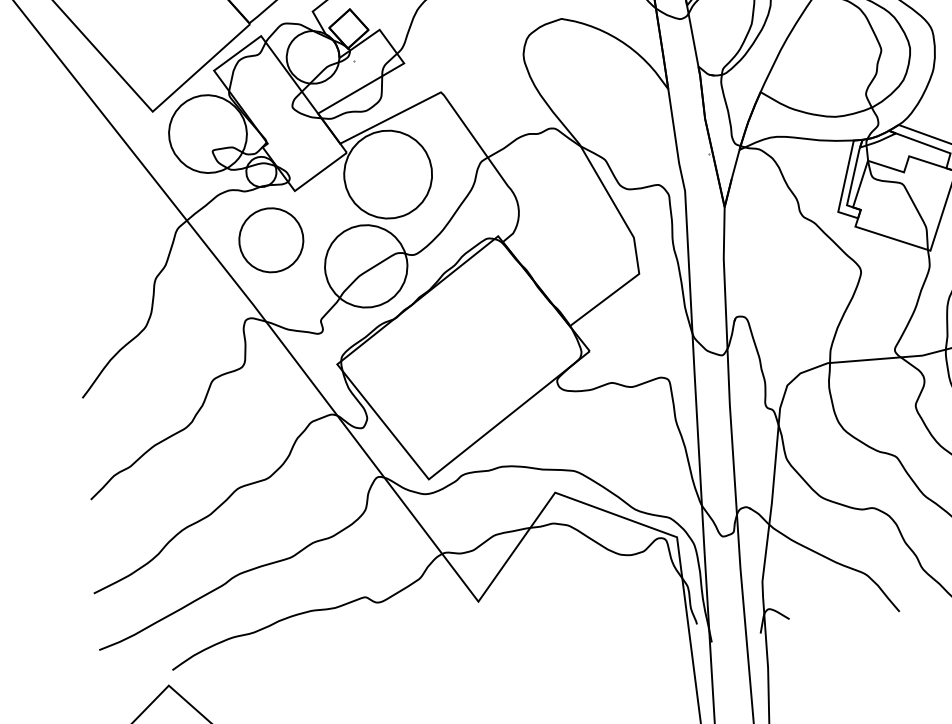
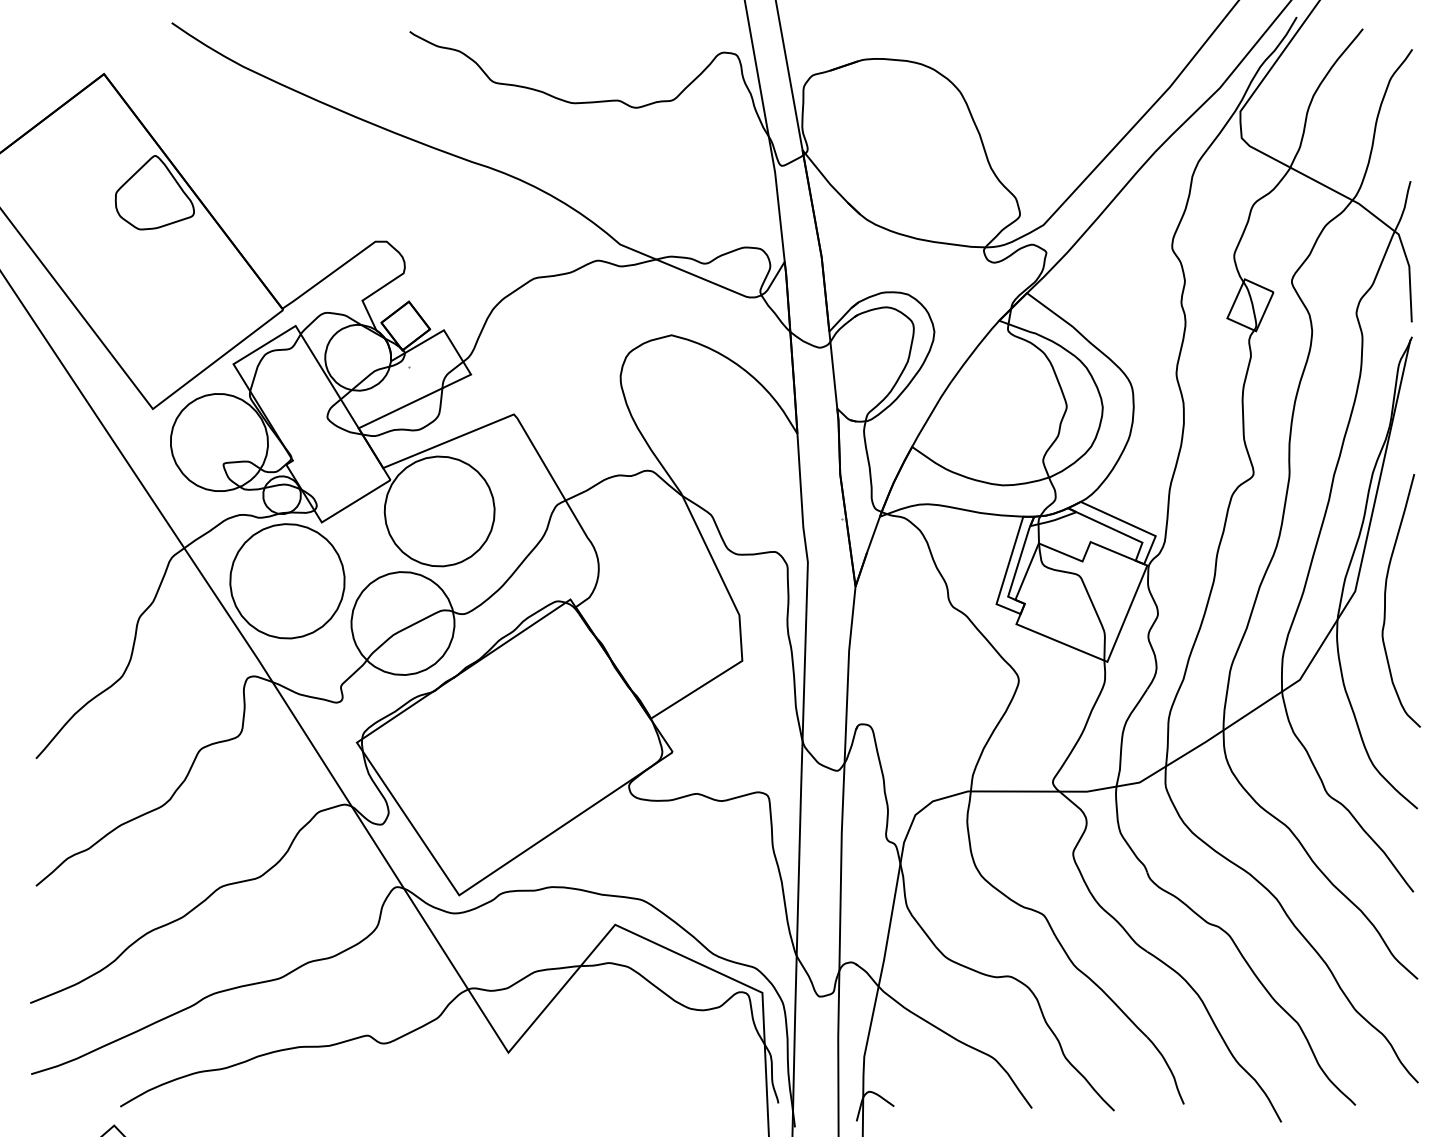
part: (271, 240) -> (287, 581), size x1.43

